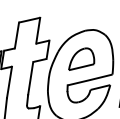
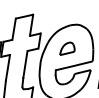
part: (81, 58) -> (67, 48), size x0.7

